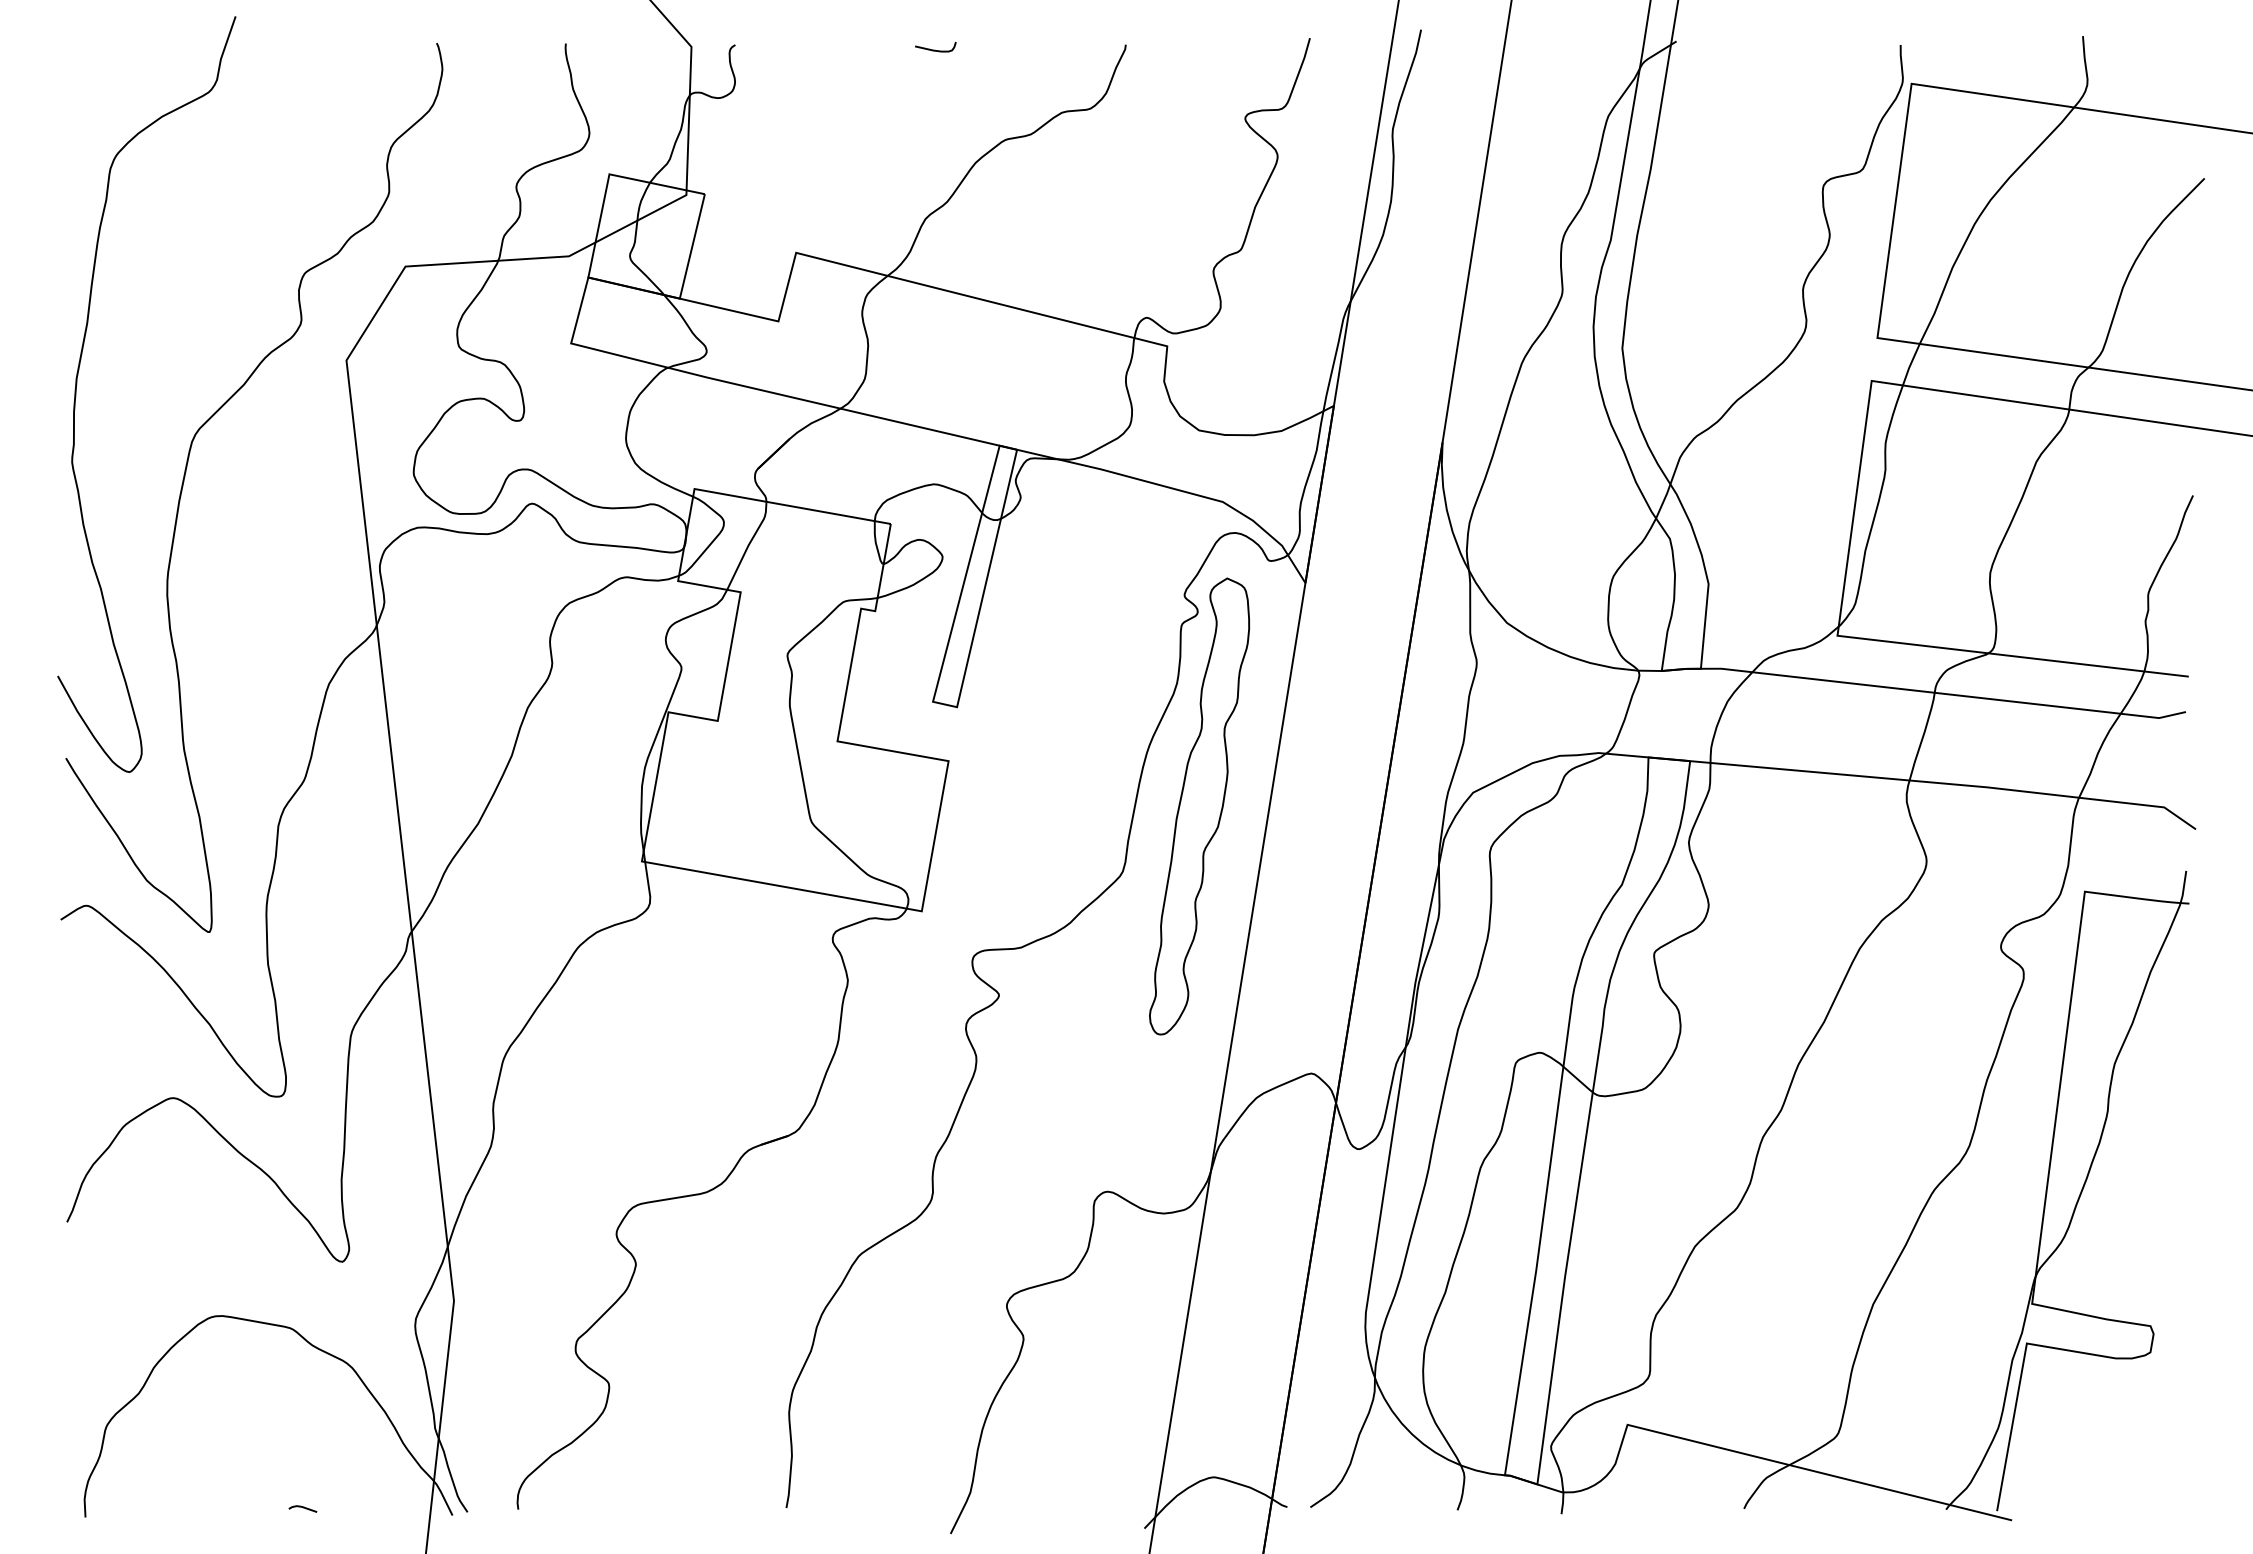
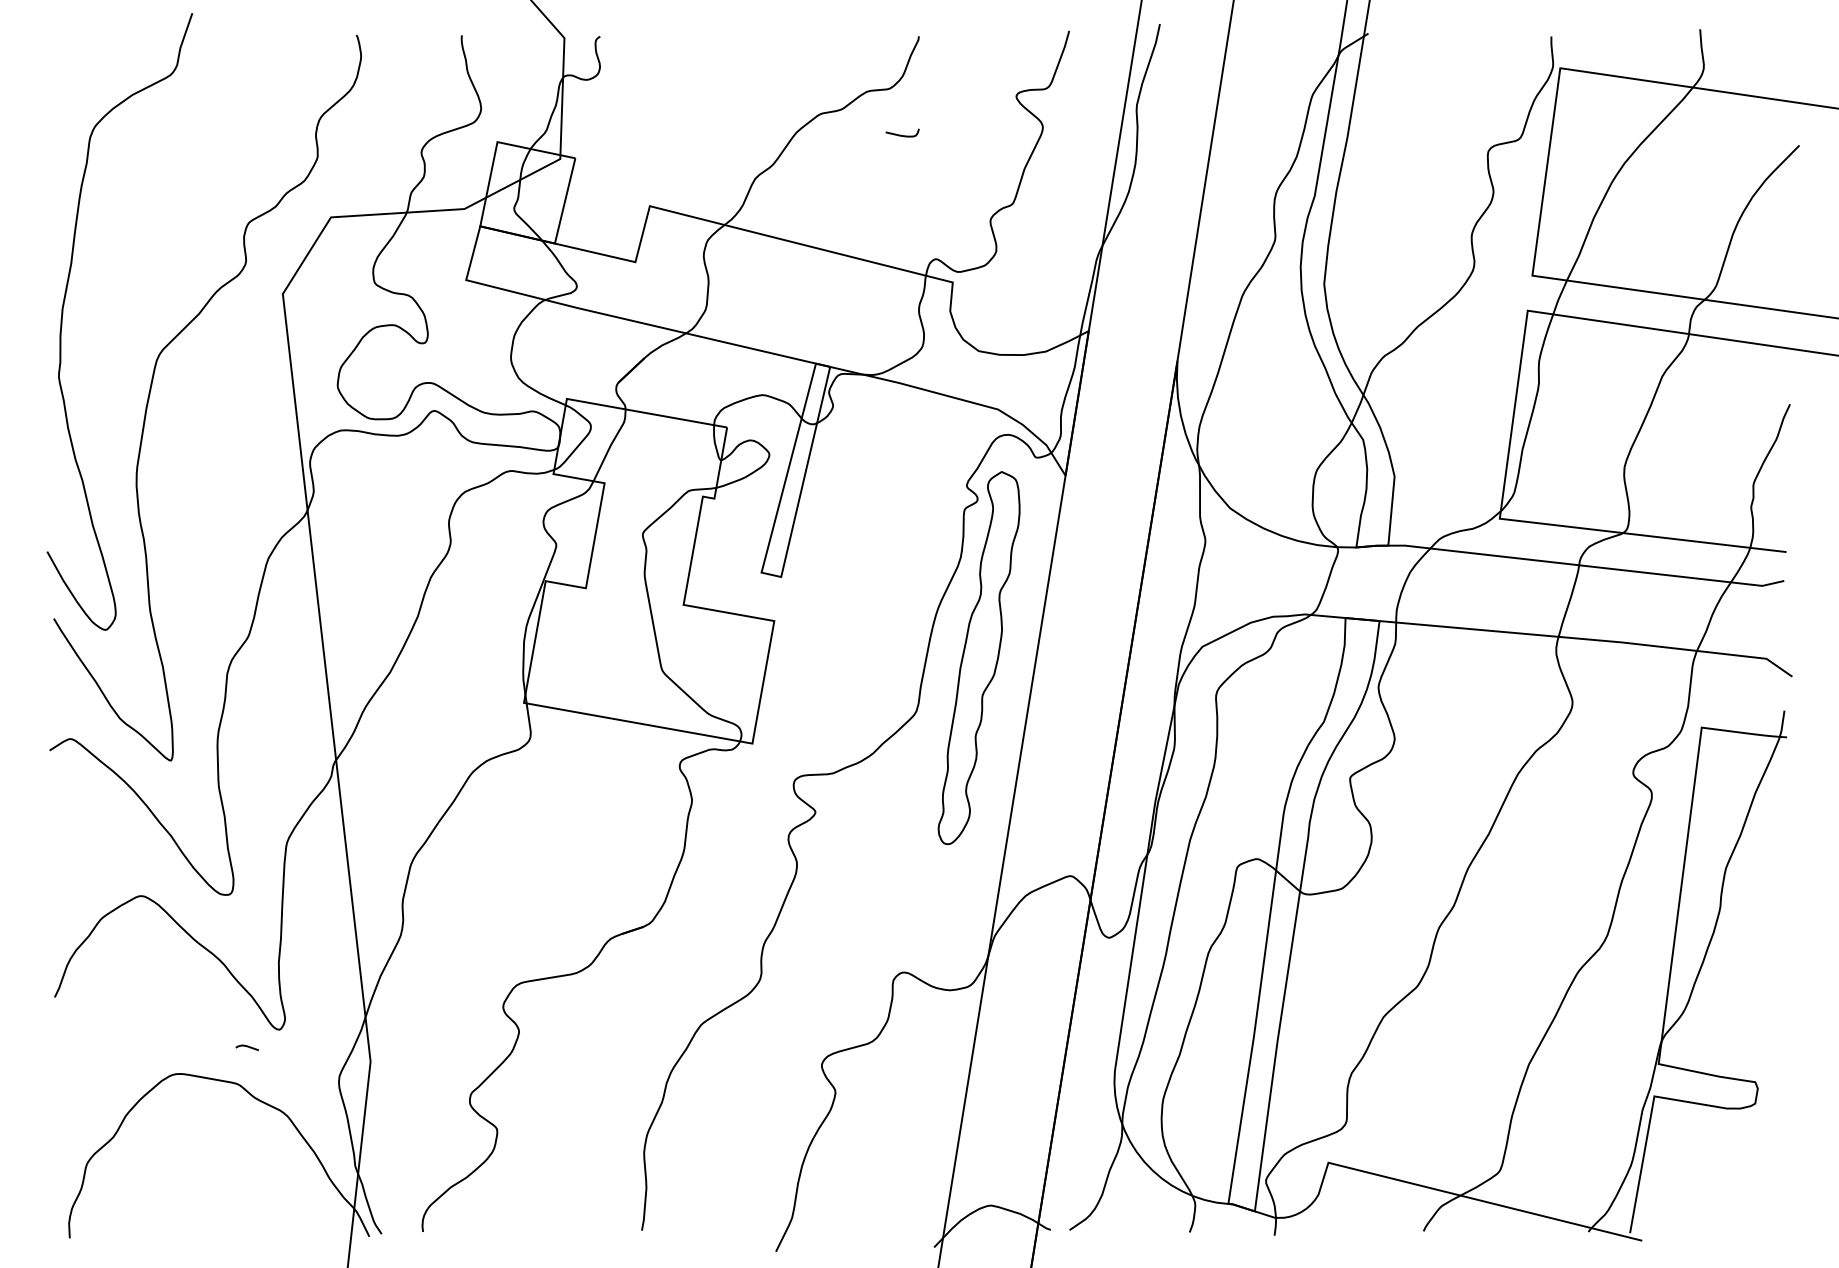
curve: (935, 49) -> (902, 134), moved
line: (302, 1507) -> (246, 1046), moved

